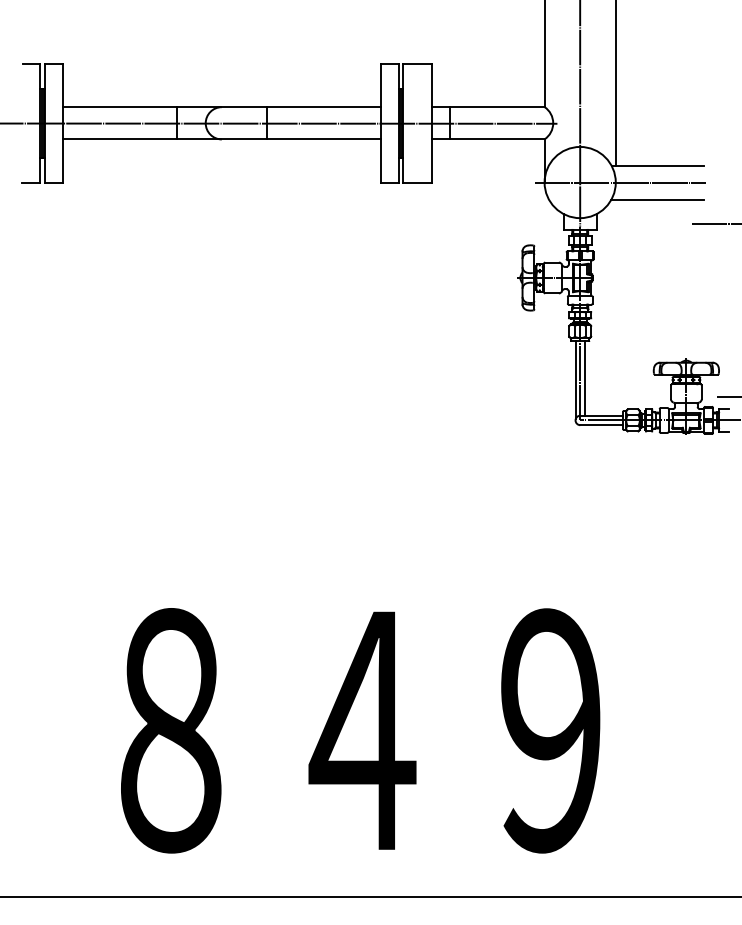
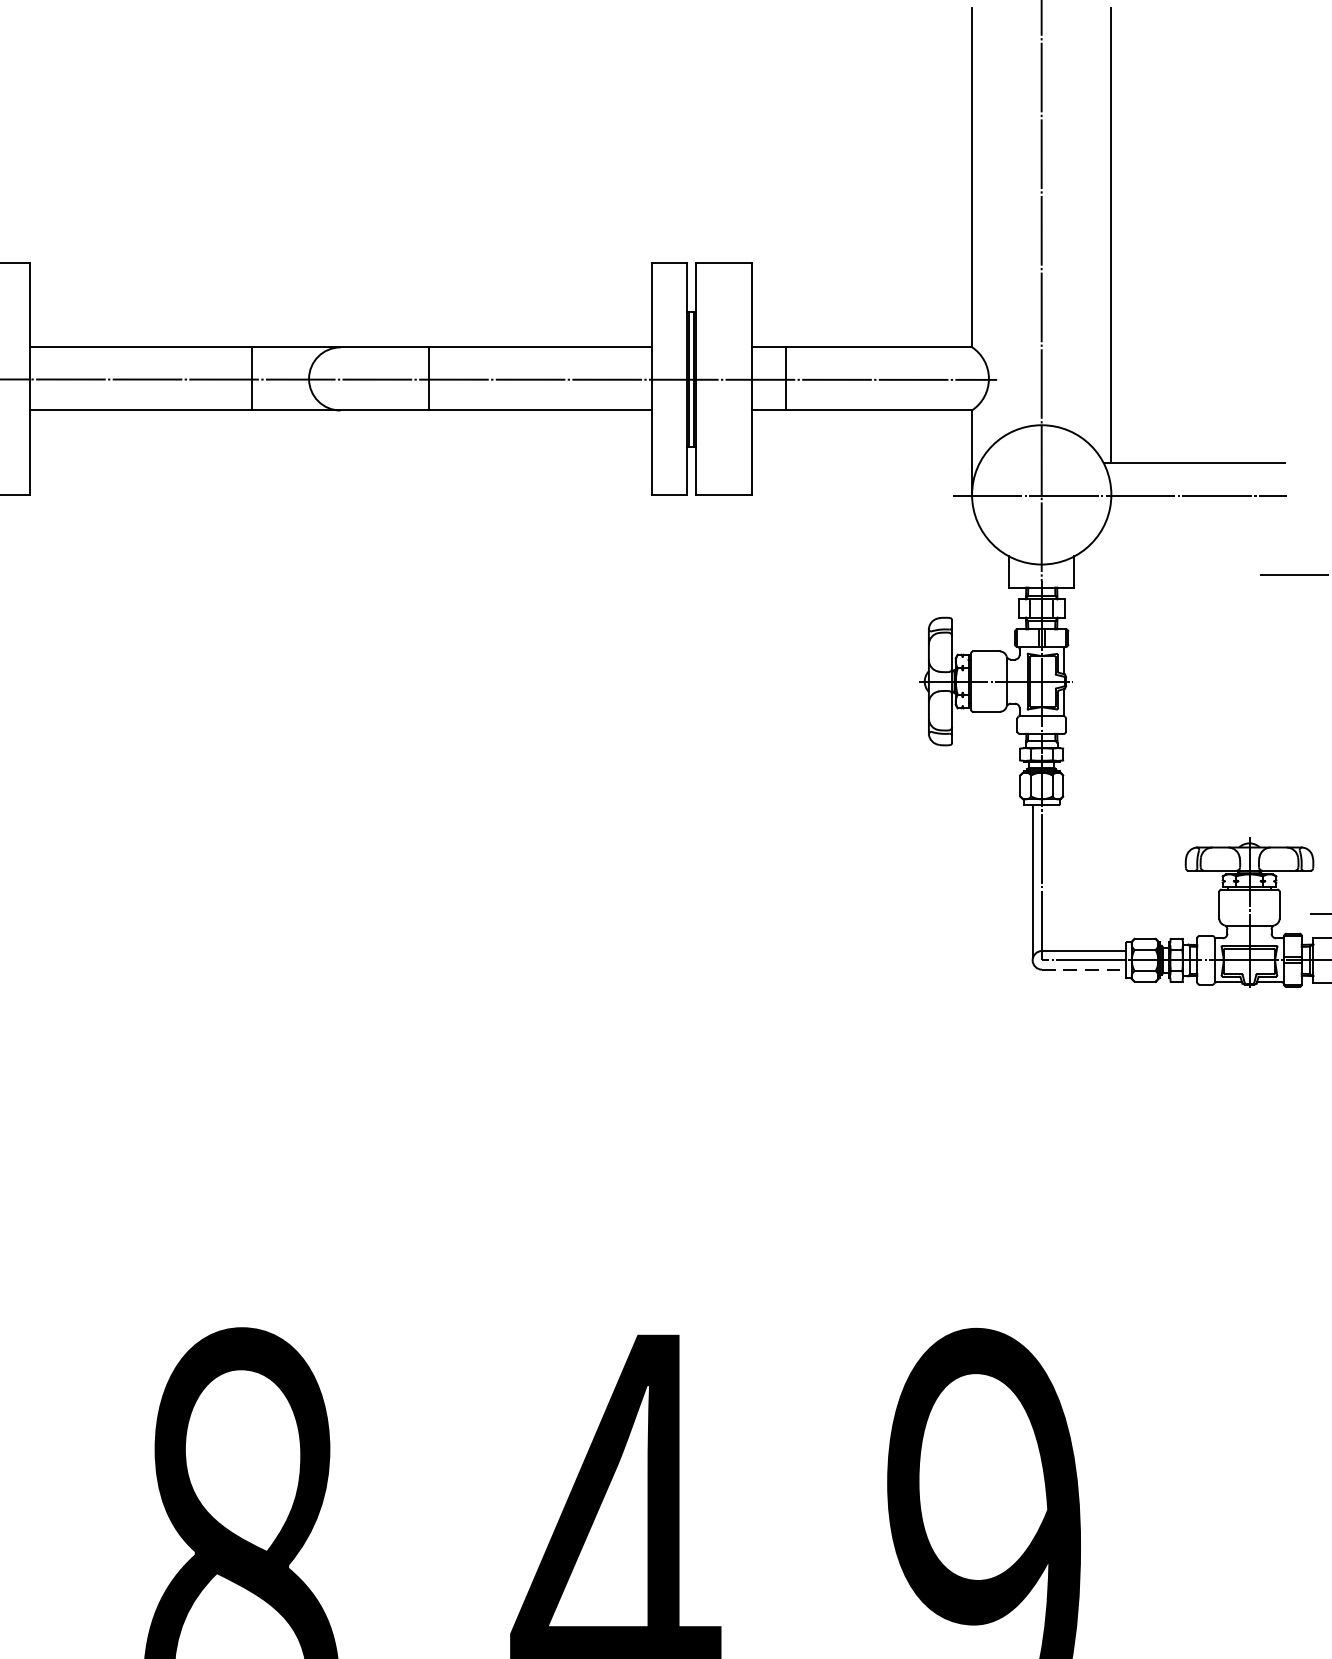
line: (657, 199) -> (1192, 528), removed
line: (585, 378) -> (1052, 878), removed
line: (602, 425) -> (1085, 970), solid -> dashed

